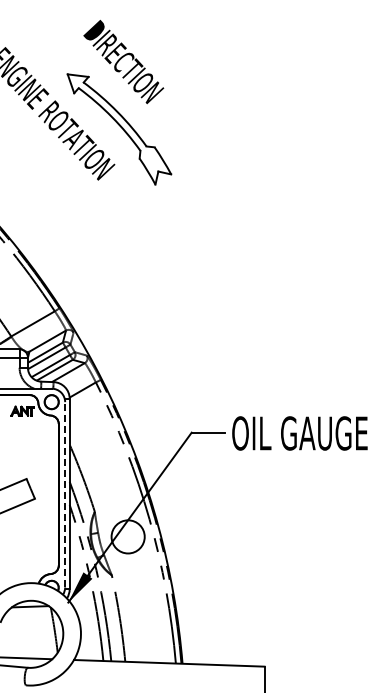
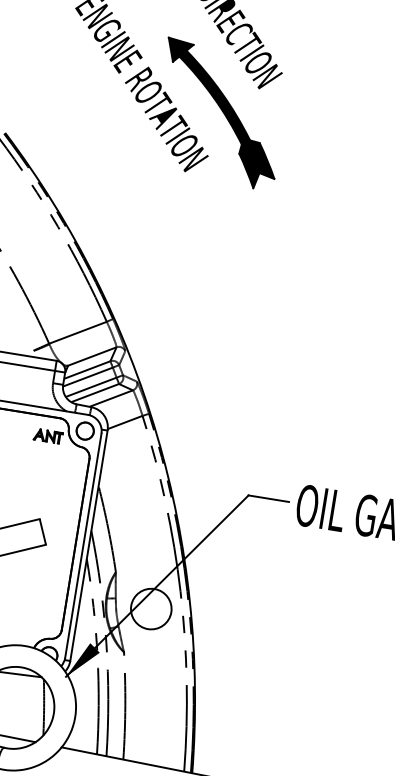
fill: (119, 129) -> (220, 114), added
line: (65, 494) -> (83, 545), dashed -> solid

